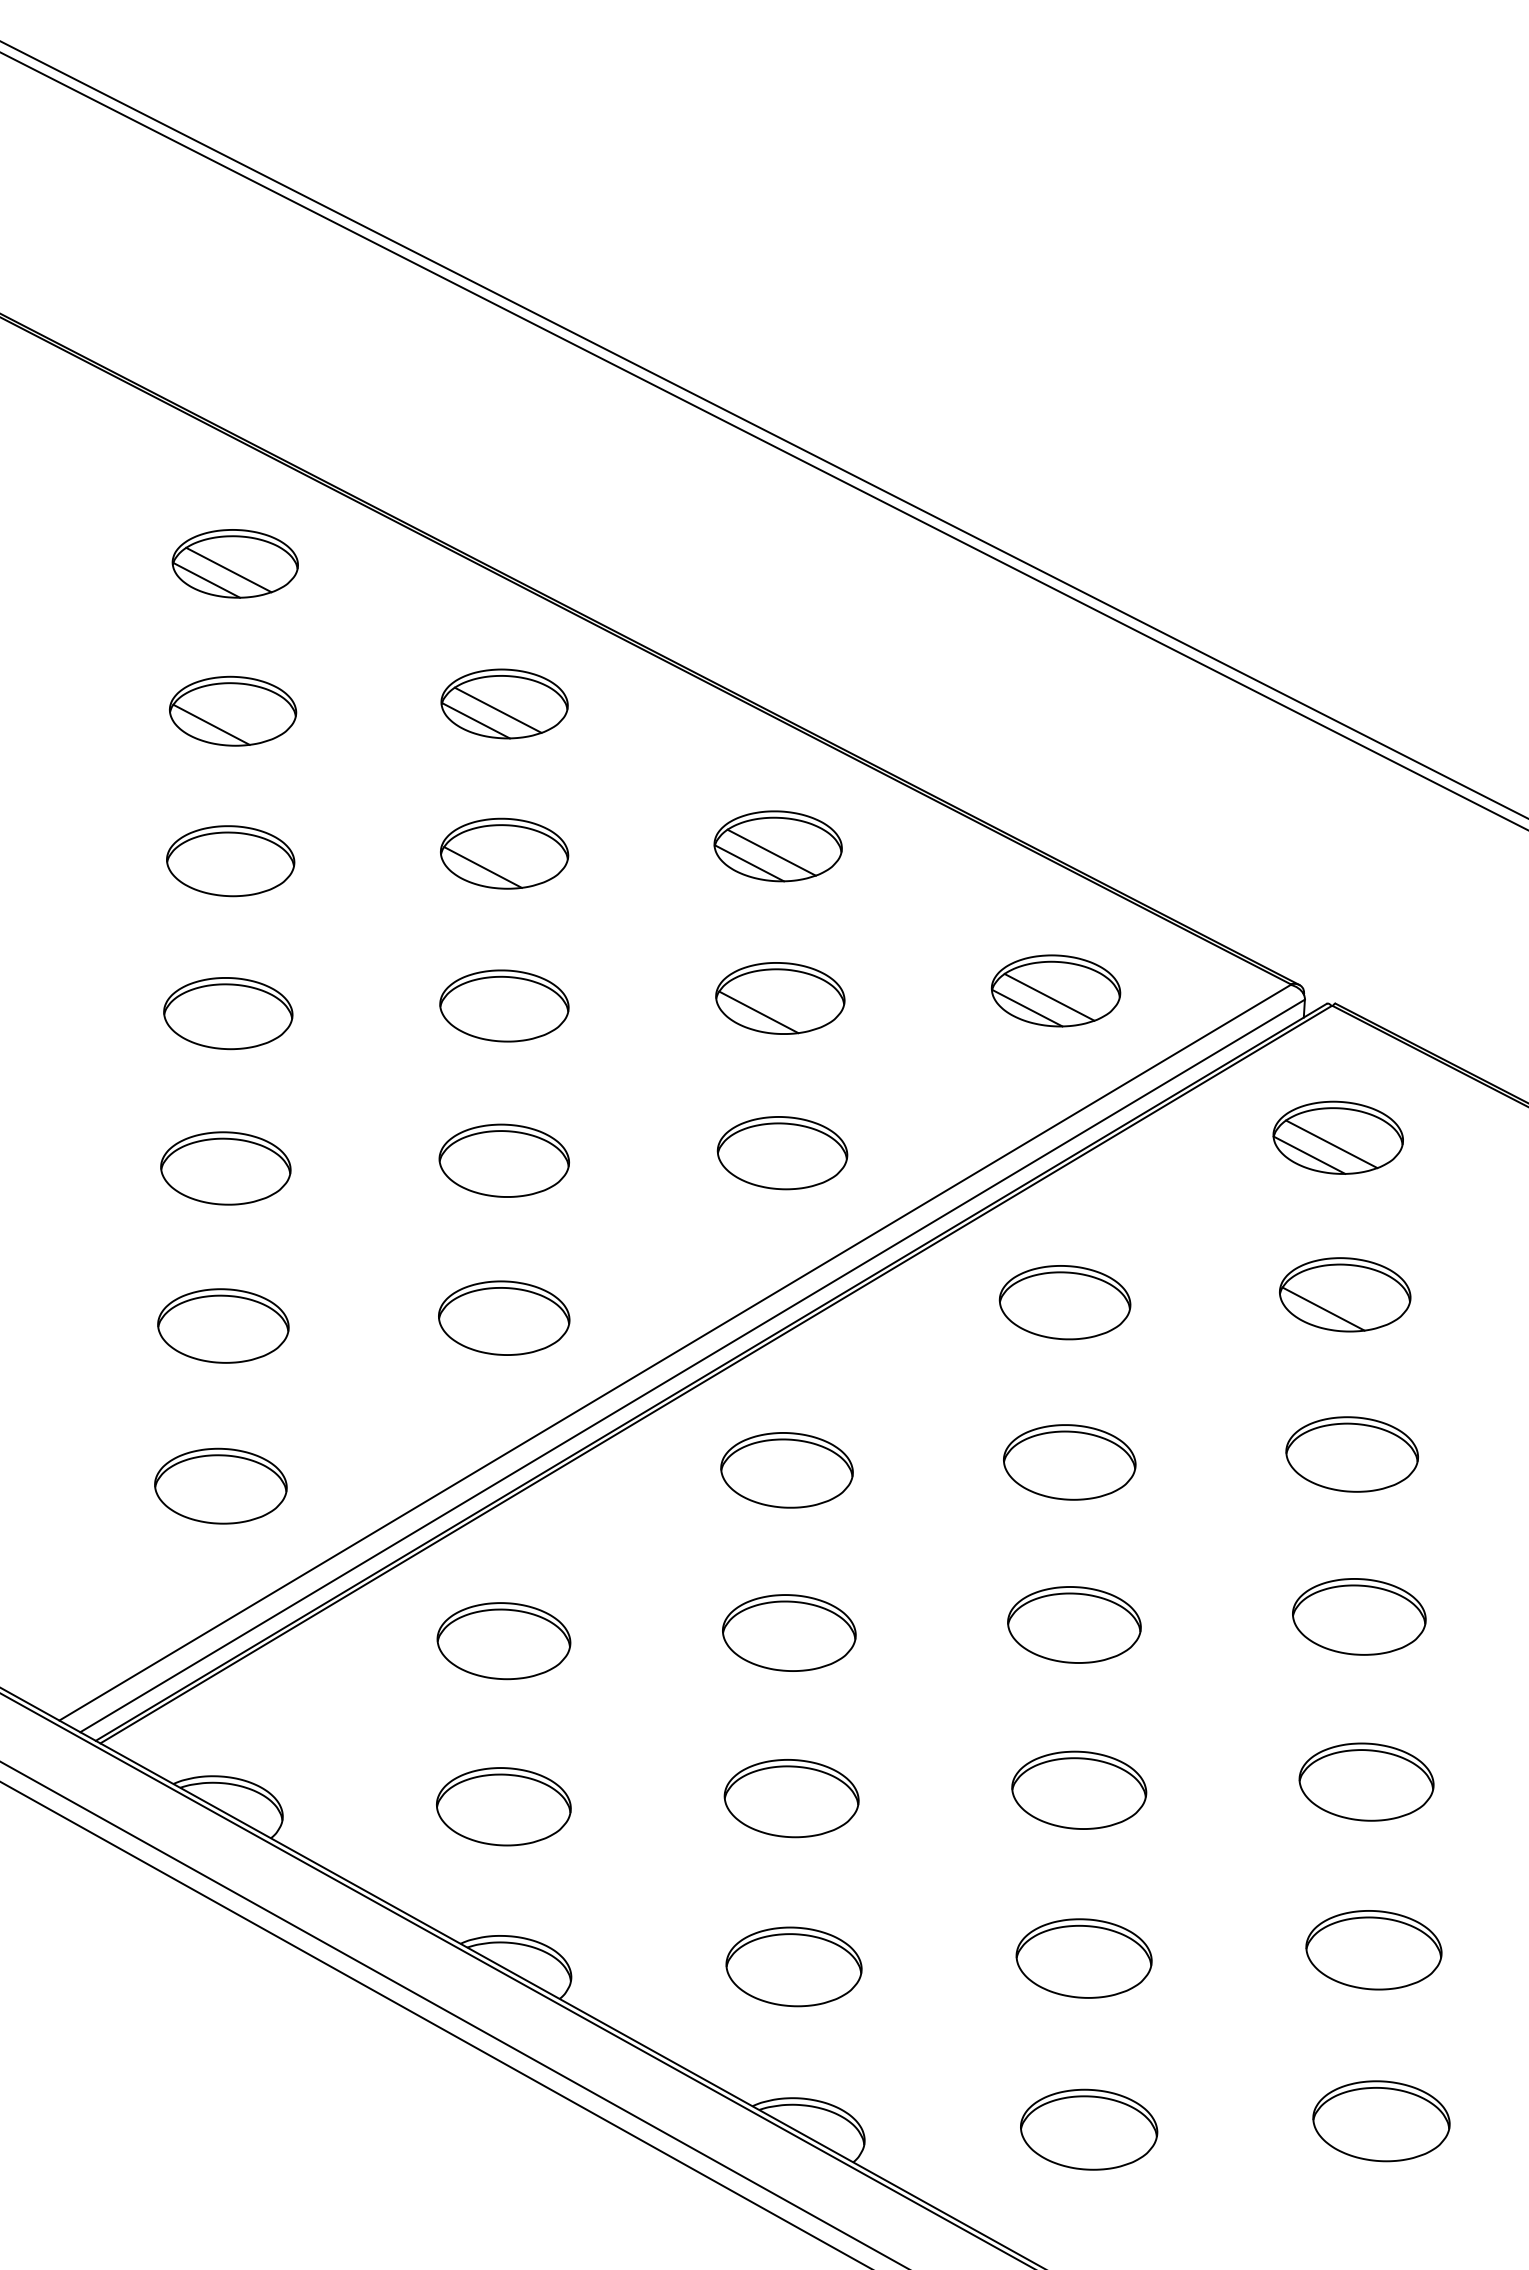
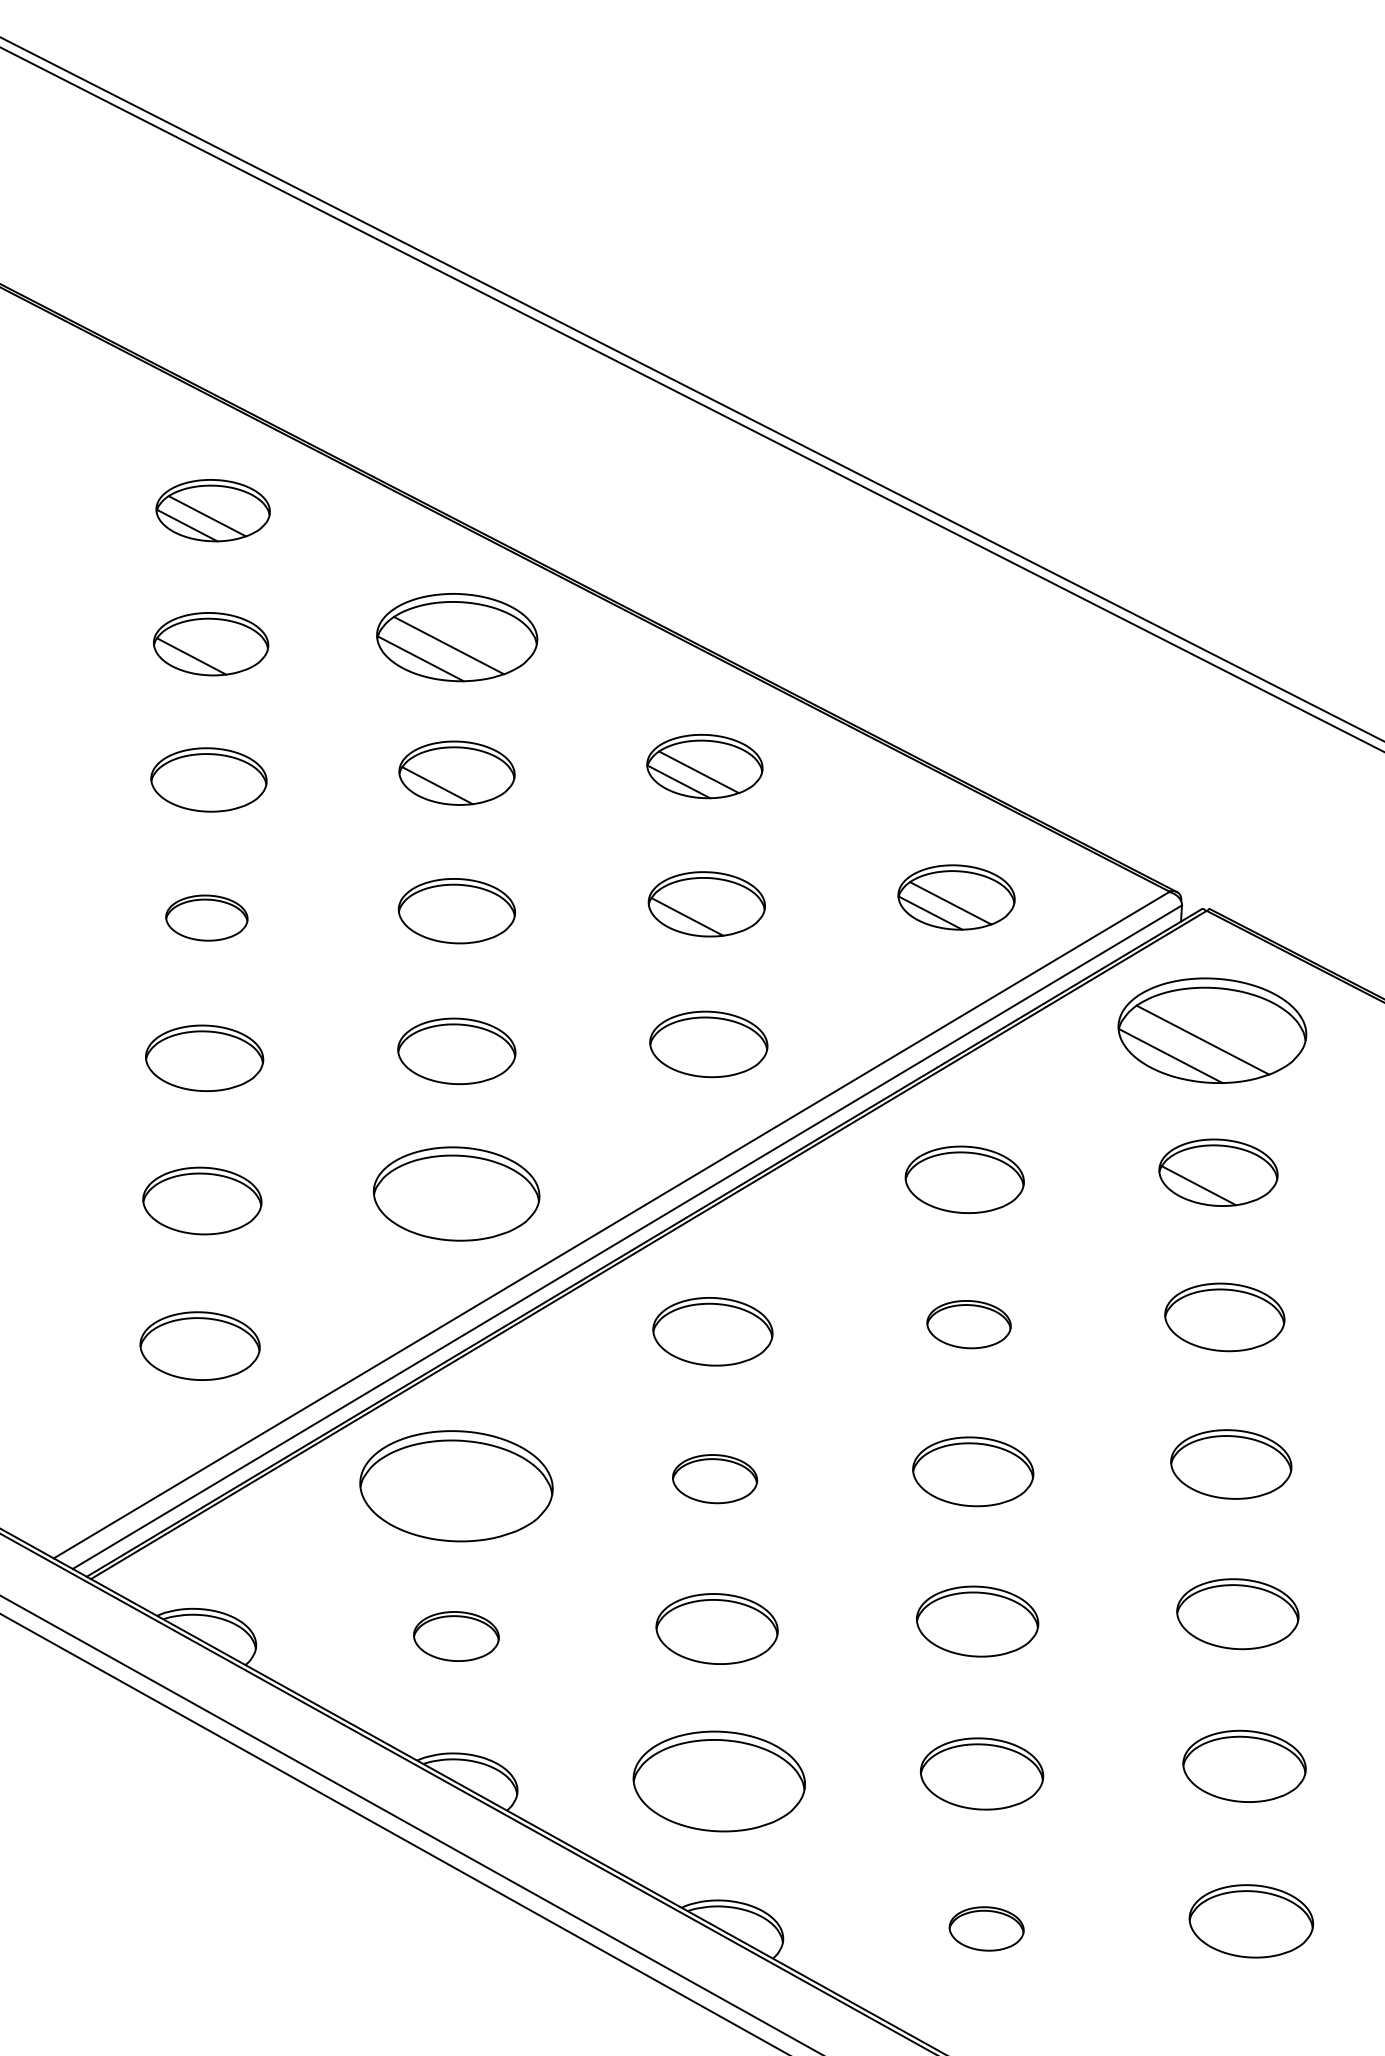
part: (504, 703) -> (456, 637), size x1.4
part: (228, 1013) -> (206, 917), size x0.7
part: (1337, 1137) -> (1211, 1030), size x1.6
part: (504, 1317) -> (456, 1193), size x1.4
part: (1069, 1462) -> (968, 1324), size x0.7
part: (789, 1632) -> (715, 1478), size x0.7
part: (503, 1641) -> (456, 1486), size x1.6
part: (503, 1806) -> (456, 1636), size x0.7
part: (793, 1966) -> (718, 1781), size x1.4
part: (1089, 2129) -> (986, 1928), size x0.6

